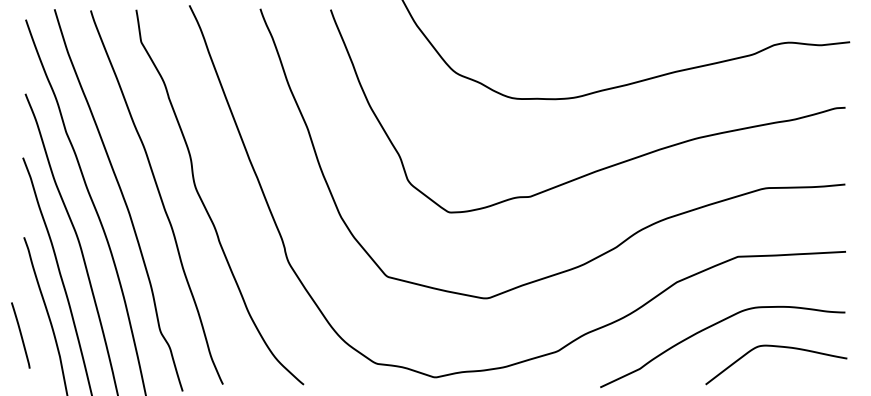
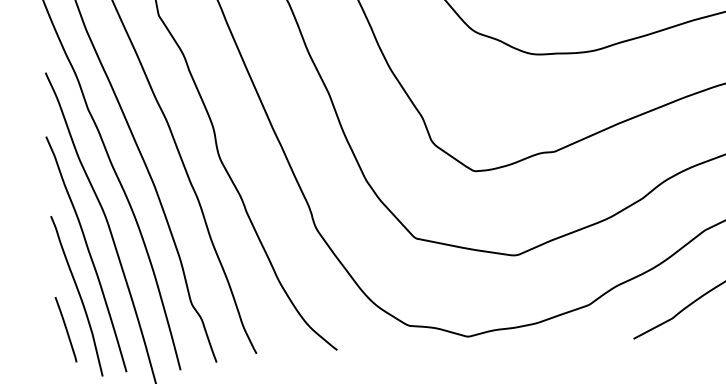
line: (20, 335) -> (65, 329), moved

